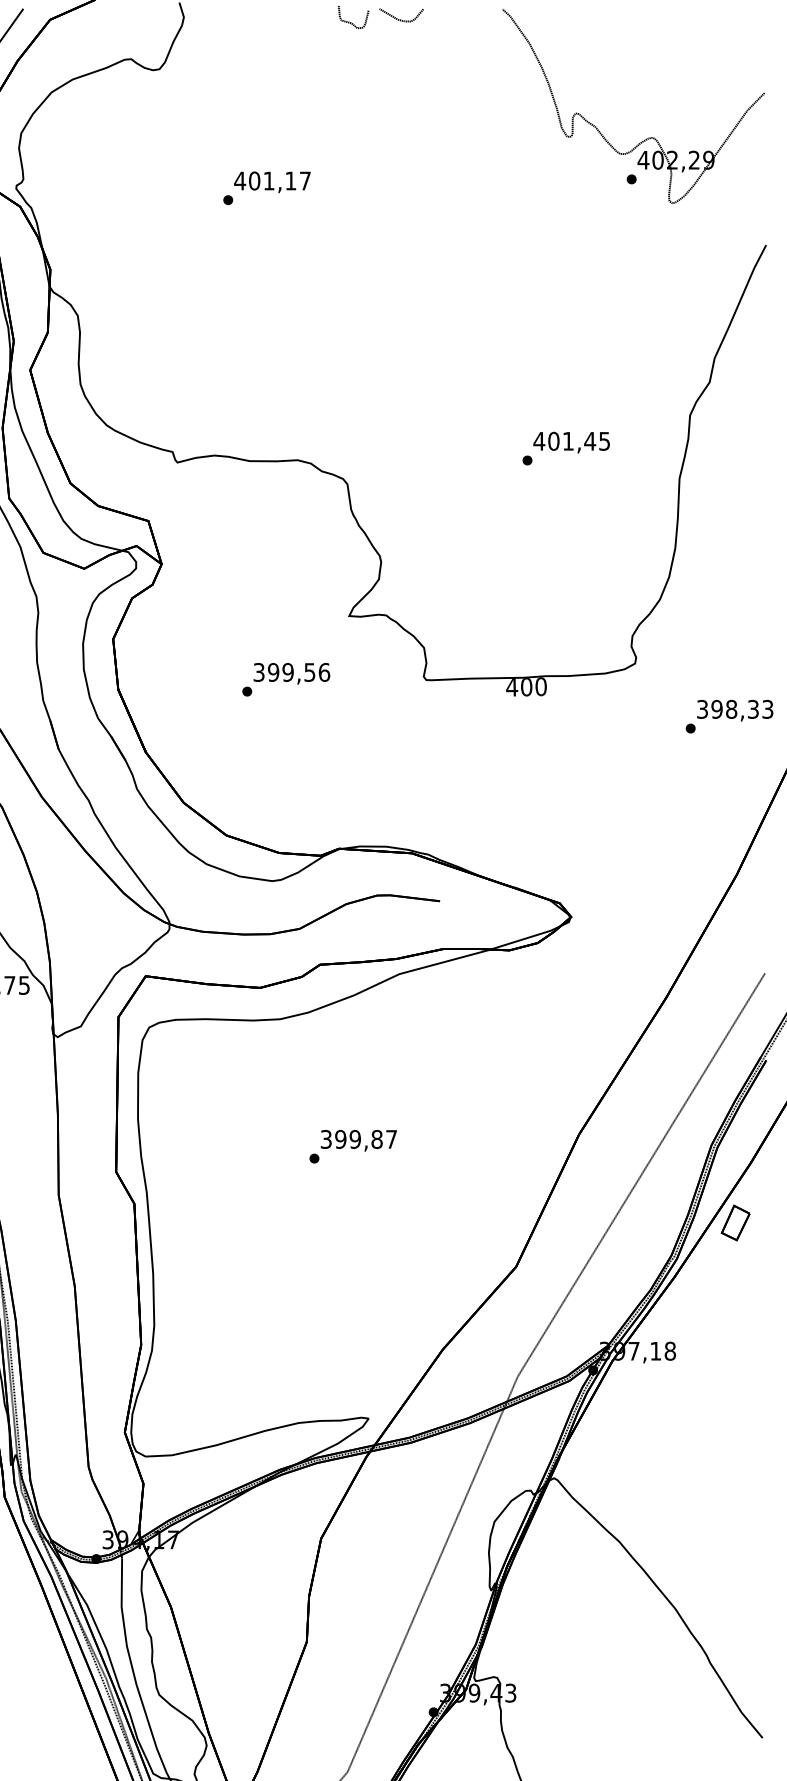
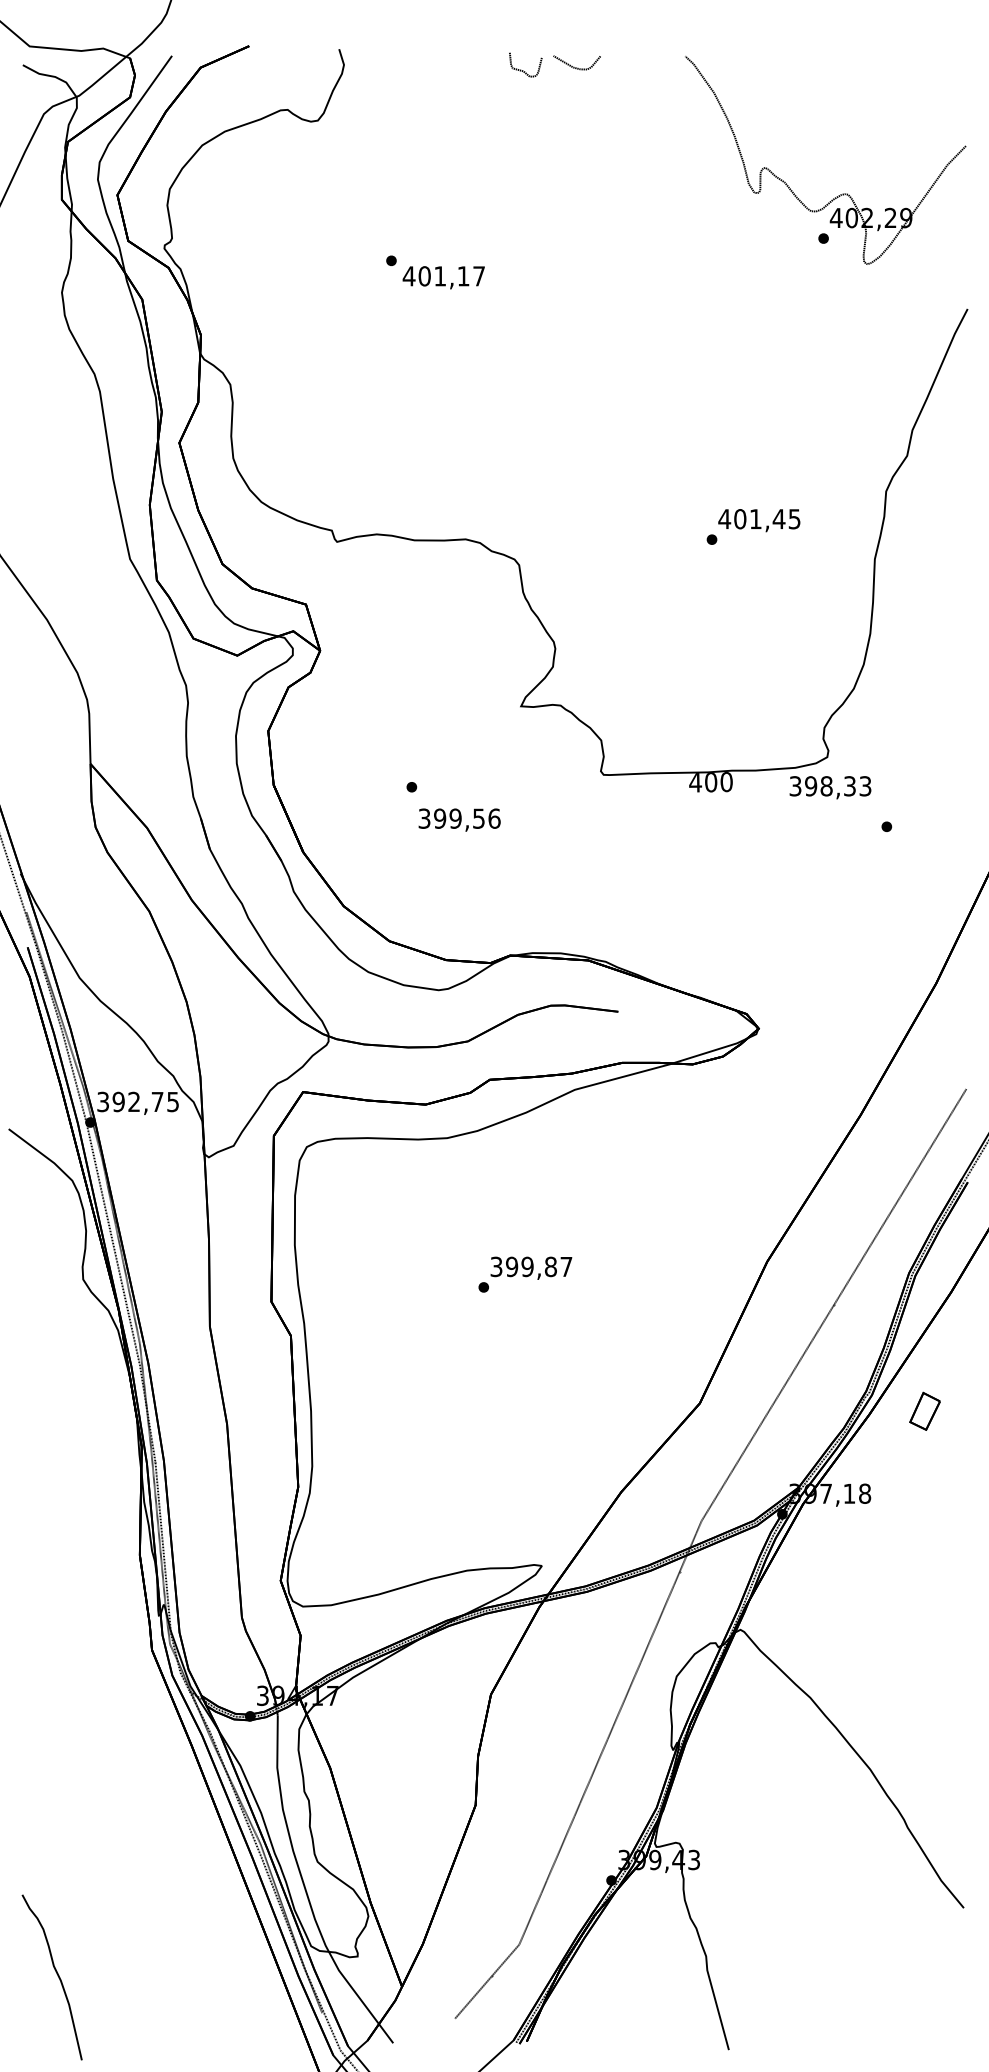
text: (272, 182) -> (443, 277), moved
text: (291, 673) -> (459, 819), moved
text: (735, 710) -> (830, 787), moved
part: (735, 1222) -> (924, 1410), moved

